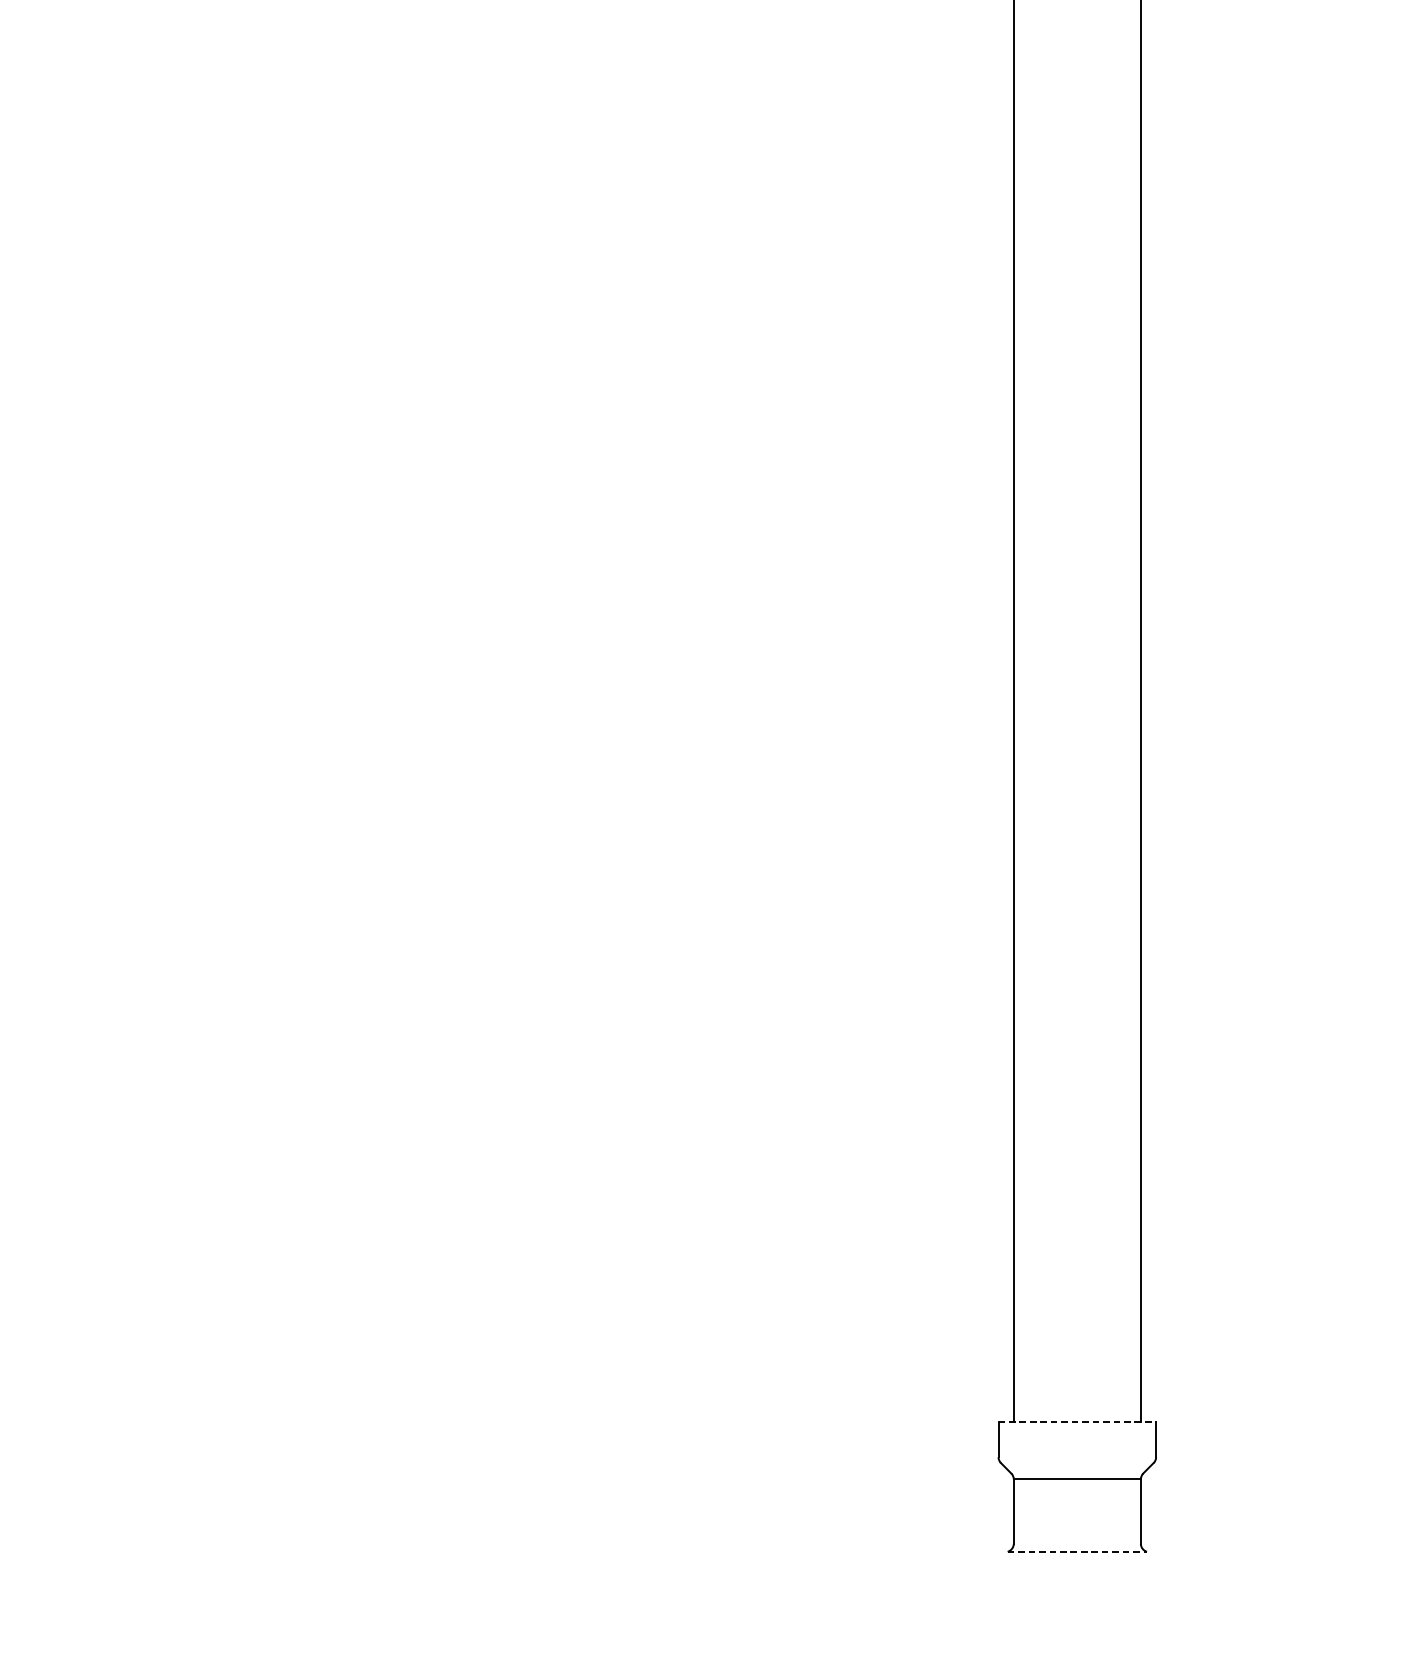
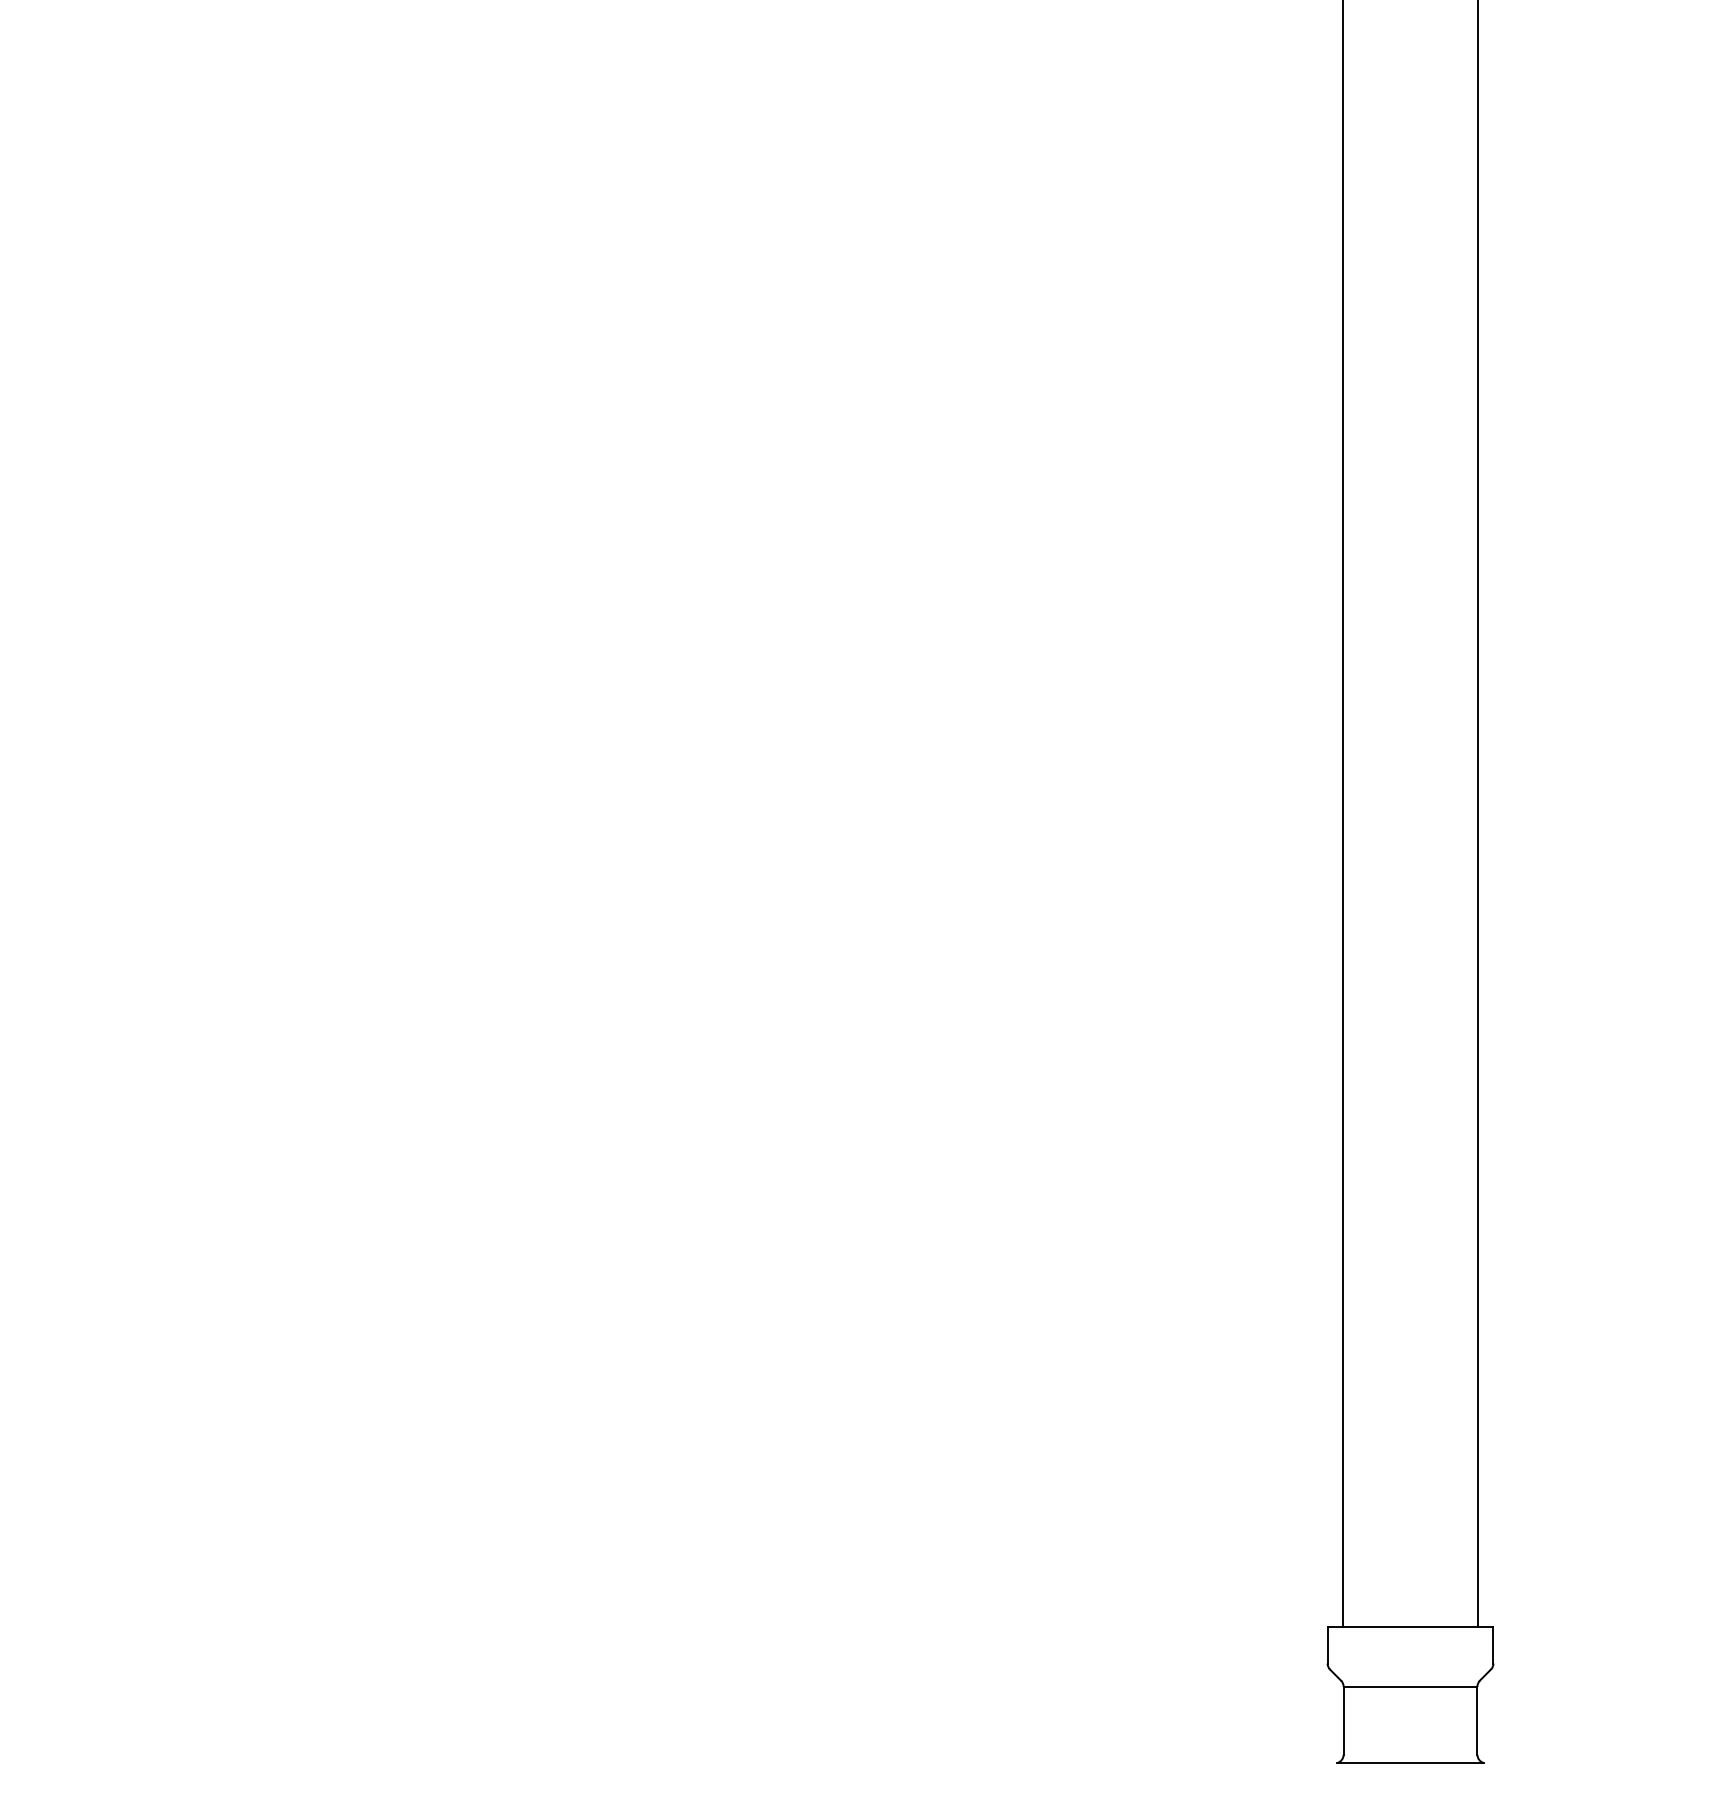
line: (1077, 1422) -> (1410, 1626), dashed -> solid
line: (1078, 1552) -> (1411, 1763), dashed -> solid

